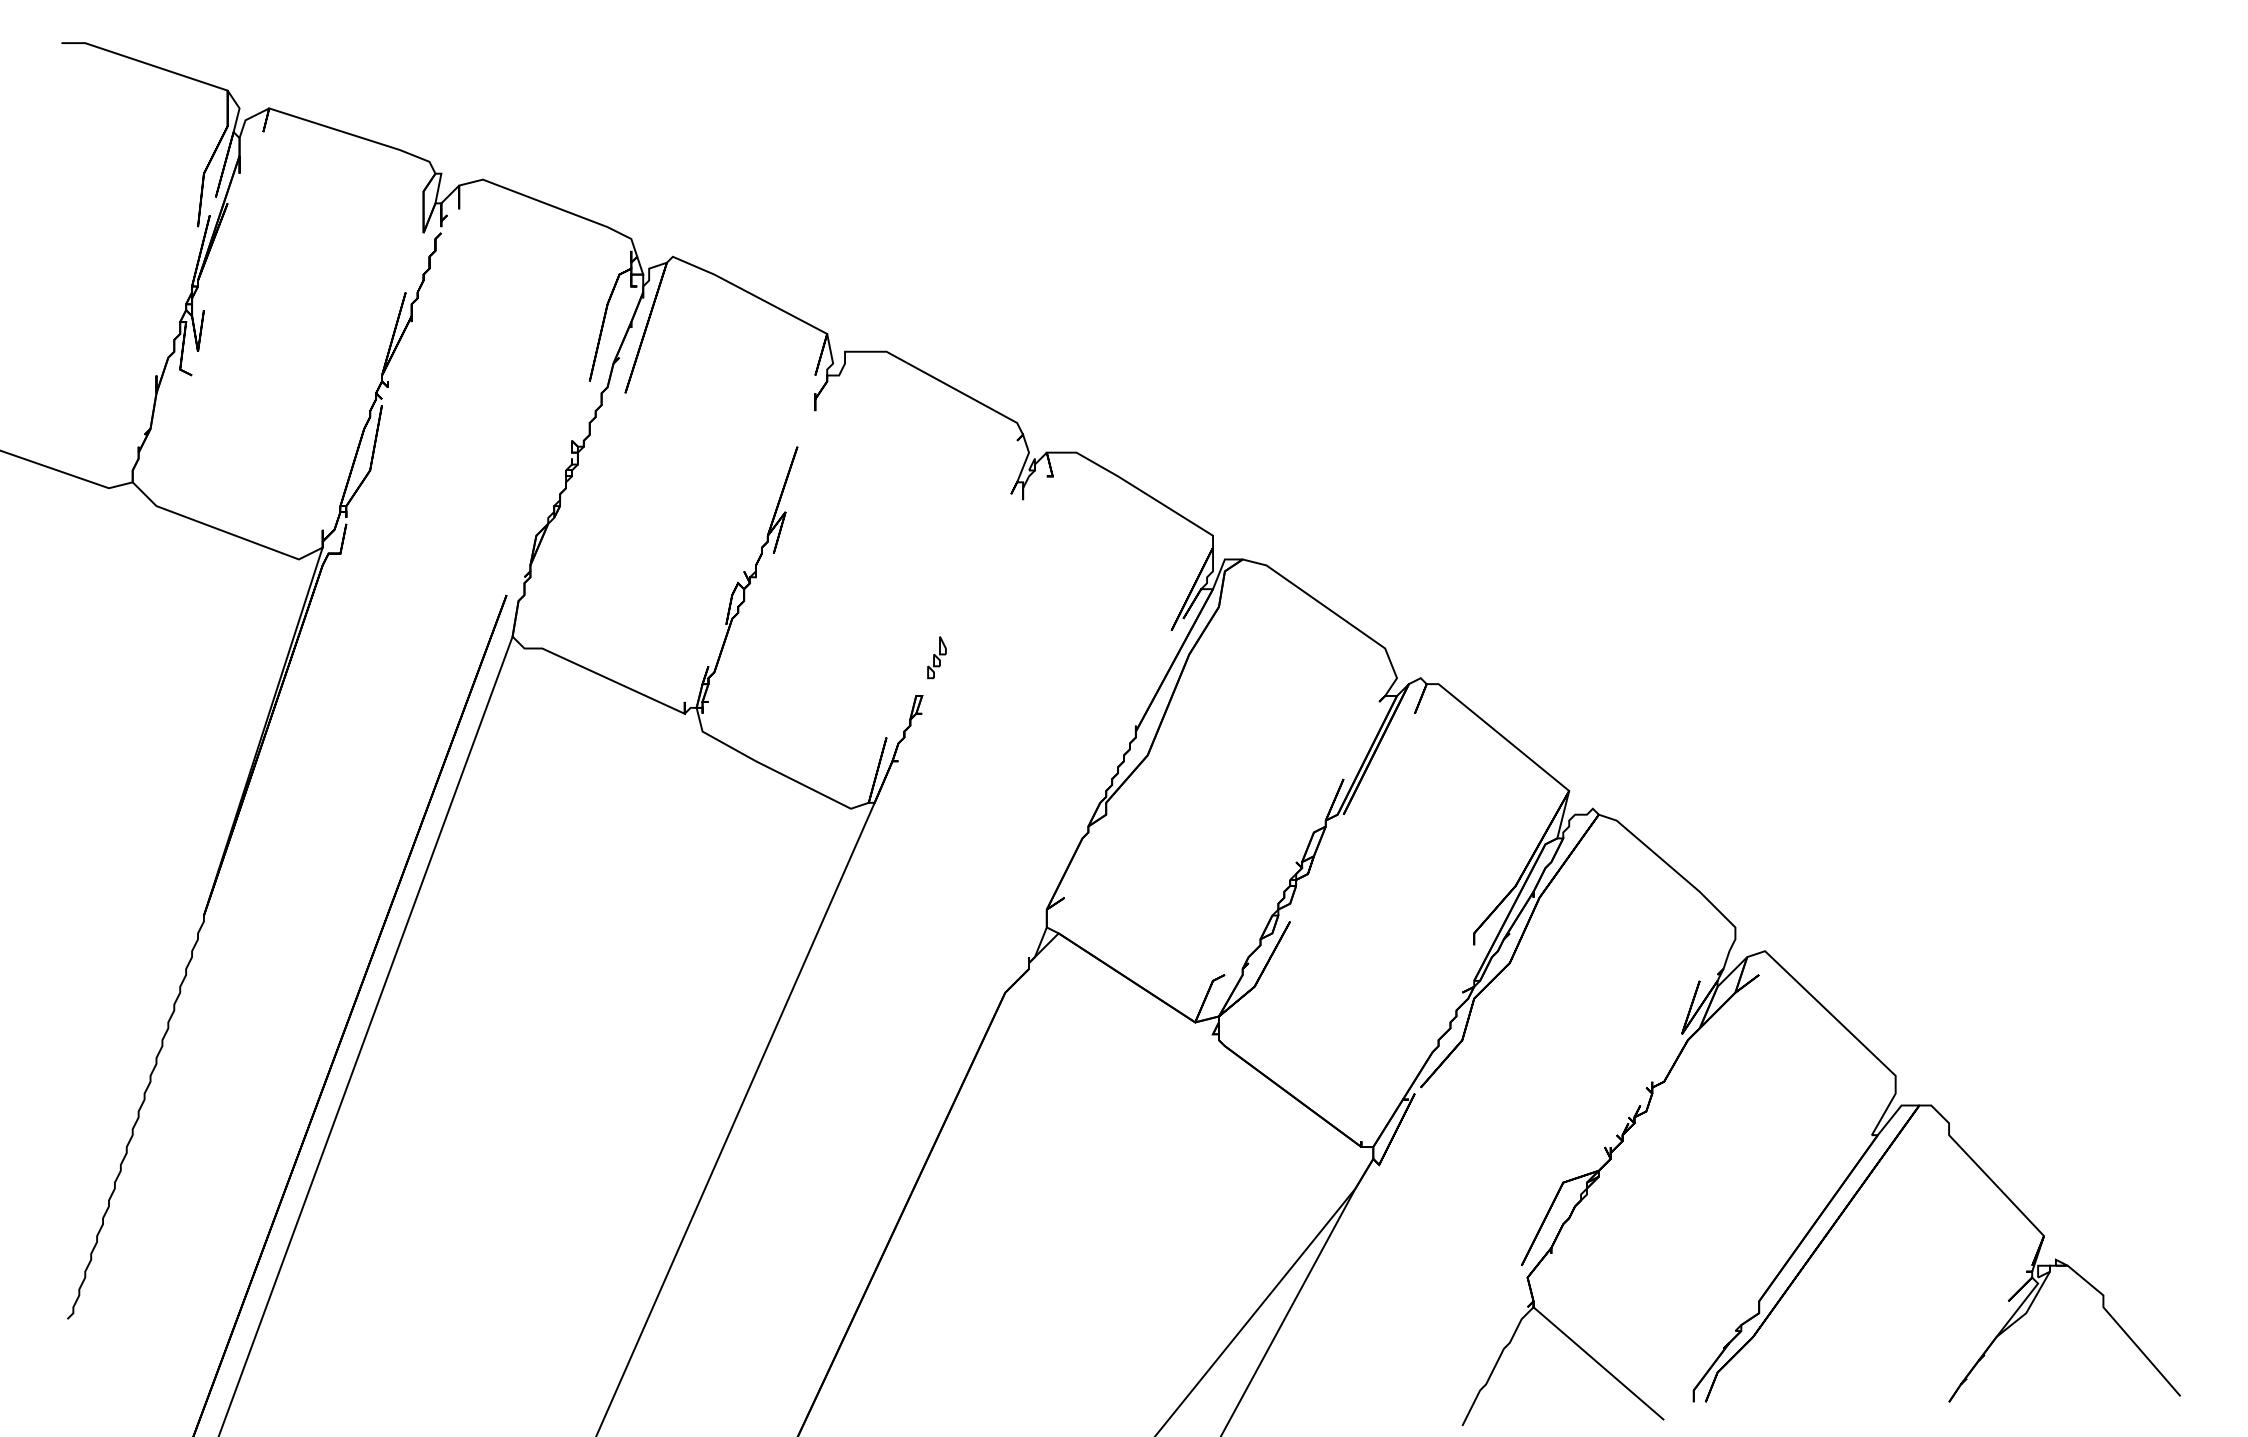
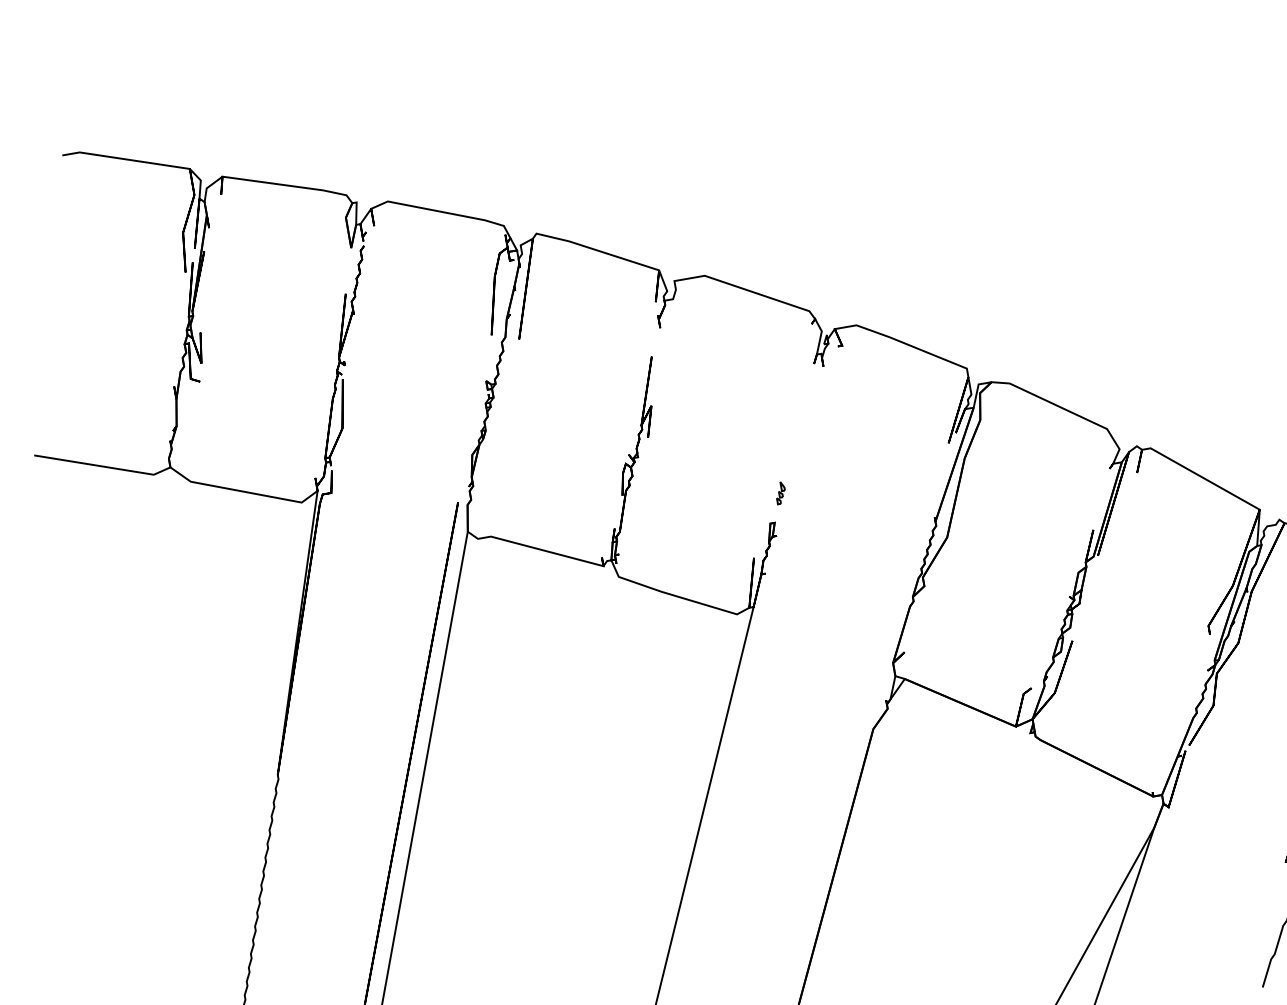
part: (936, 657) -> (780, 492), size x0.7

